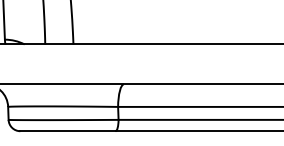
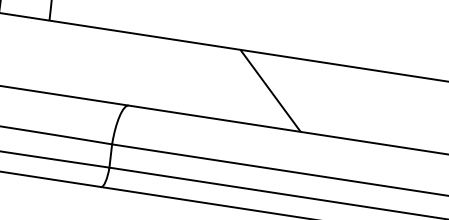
hatch: (200, 64) -> (270, 91), added

